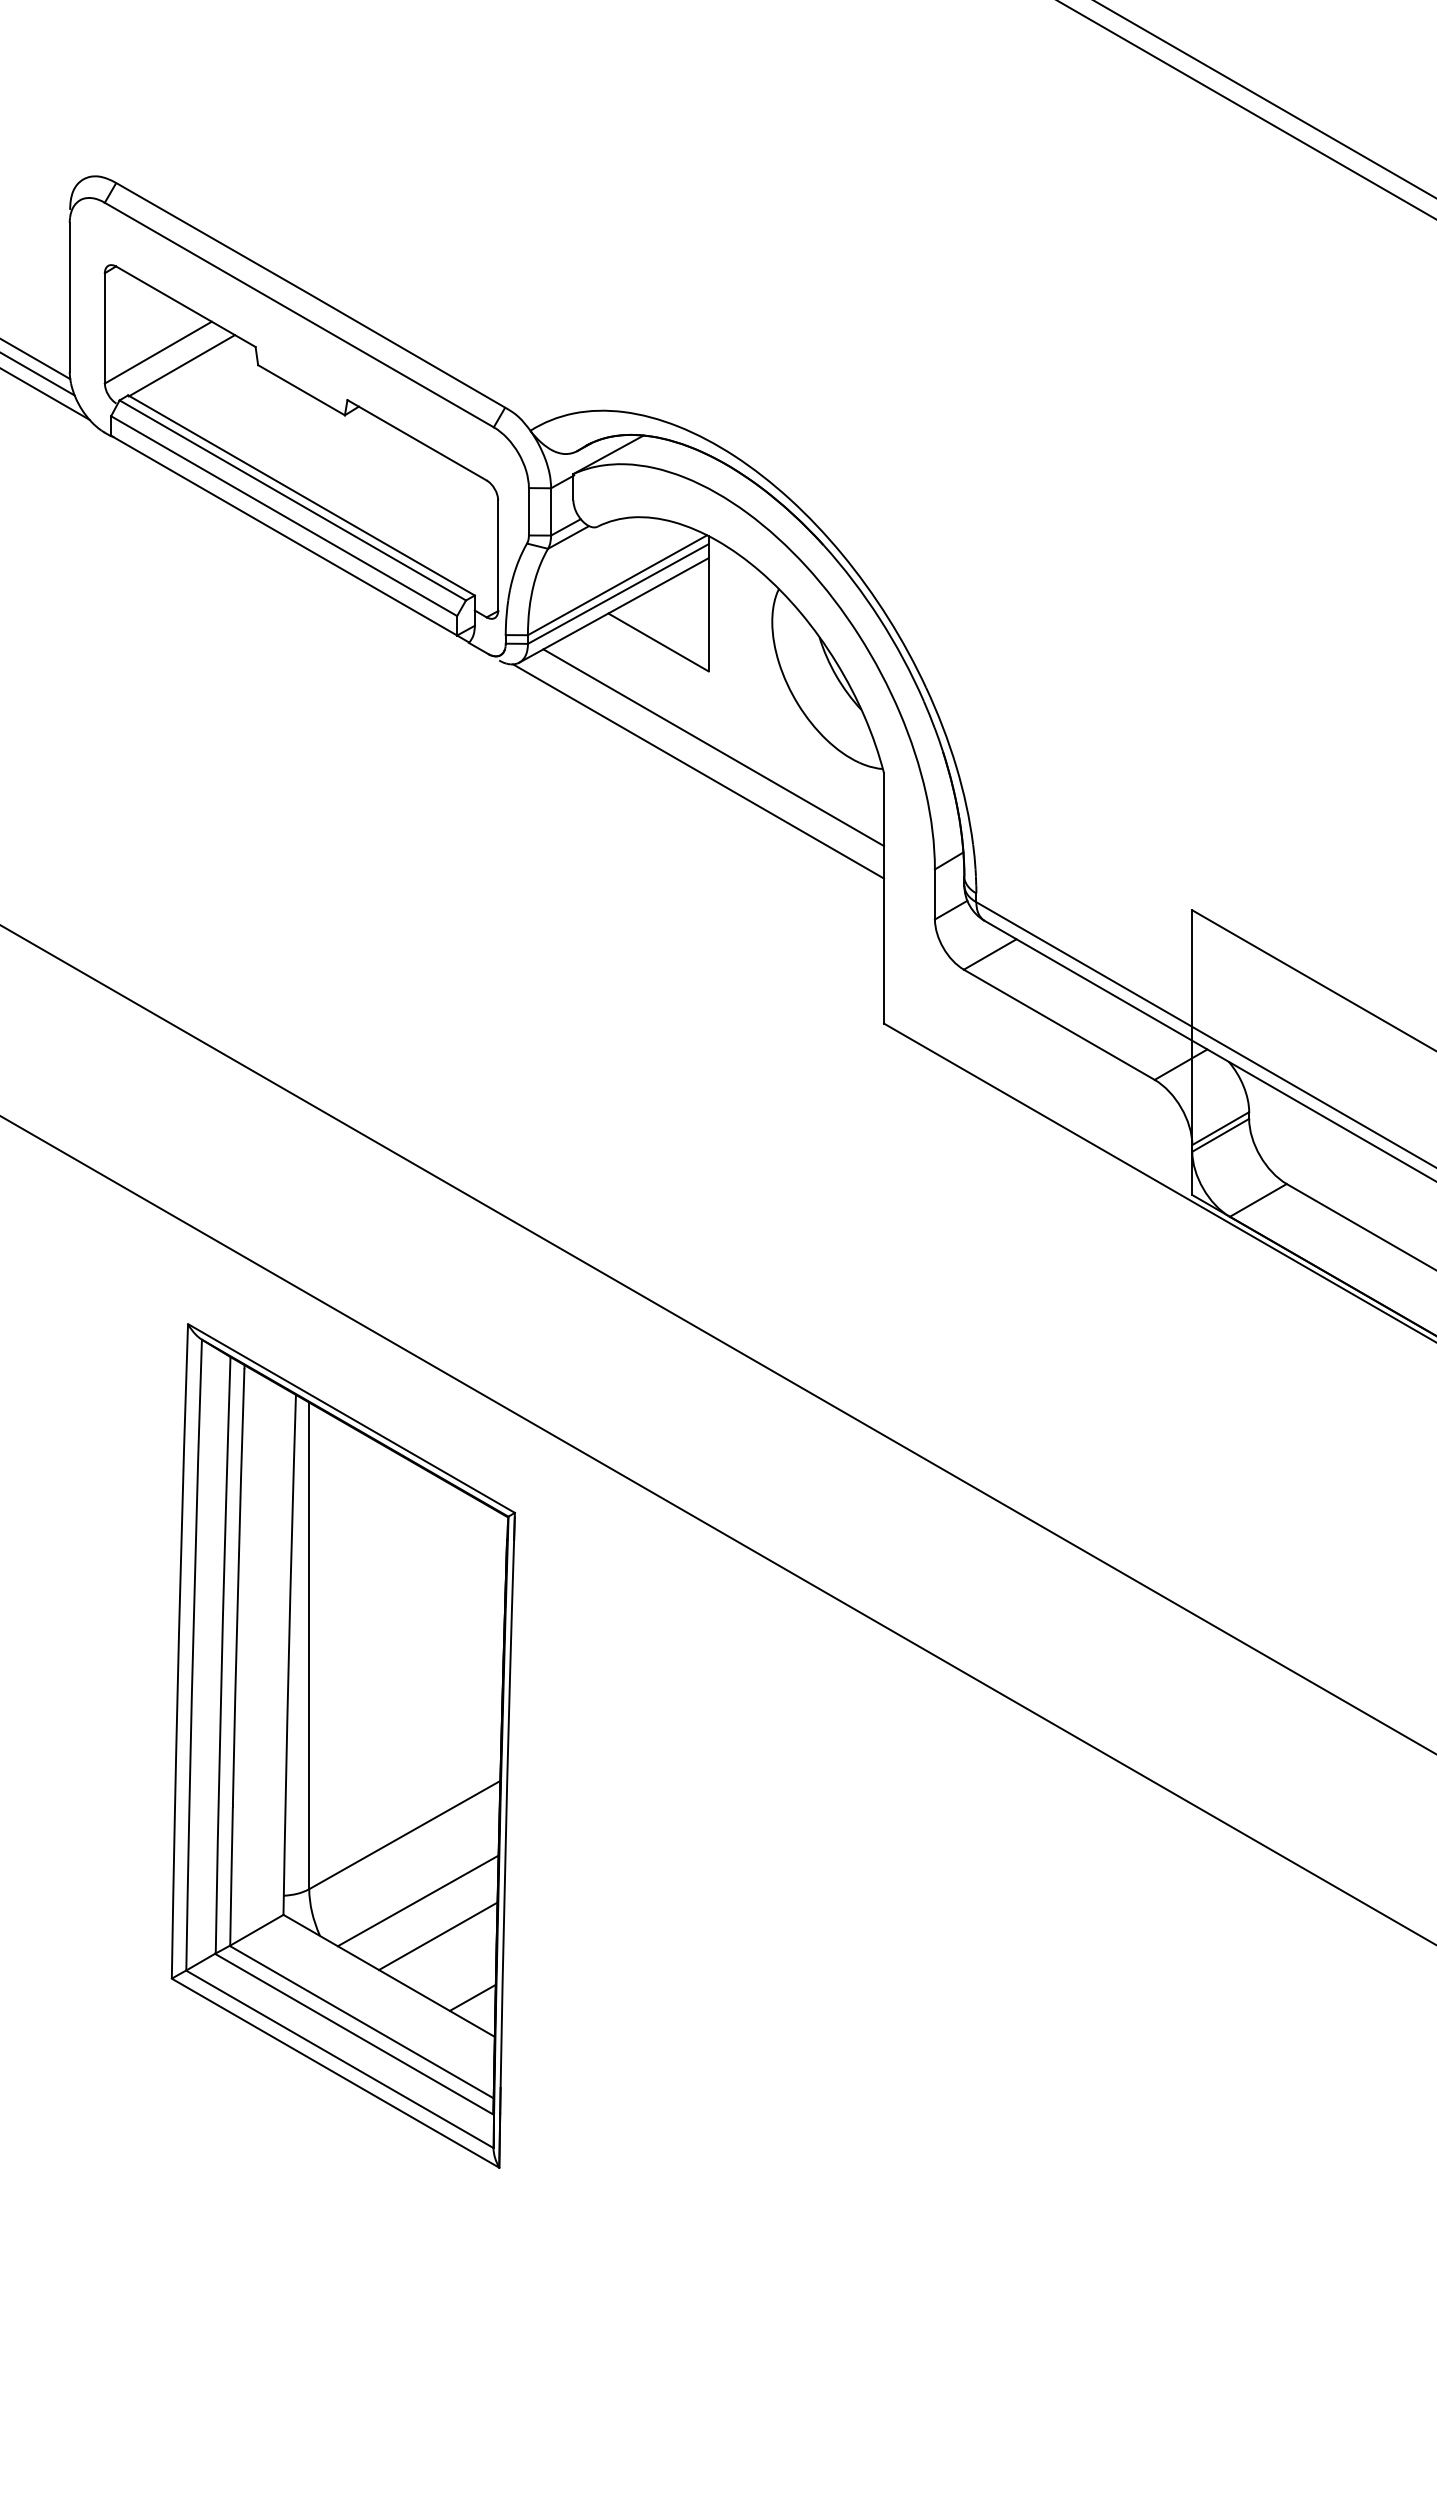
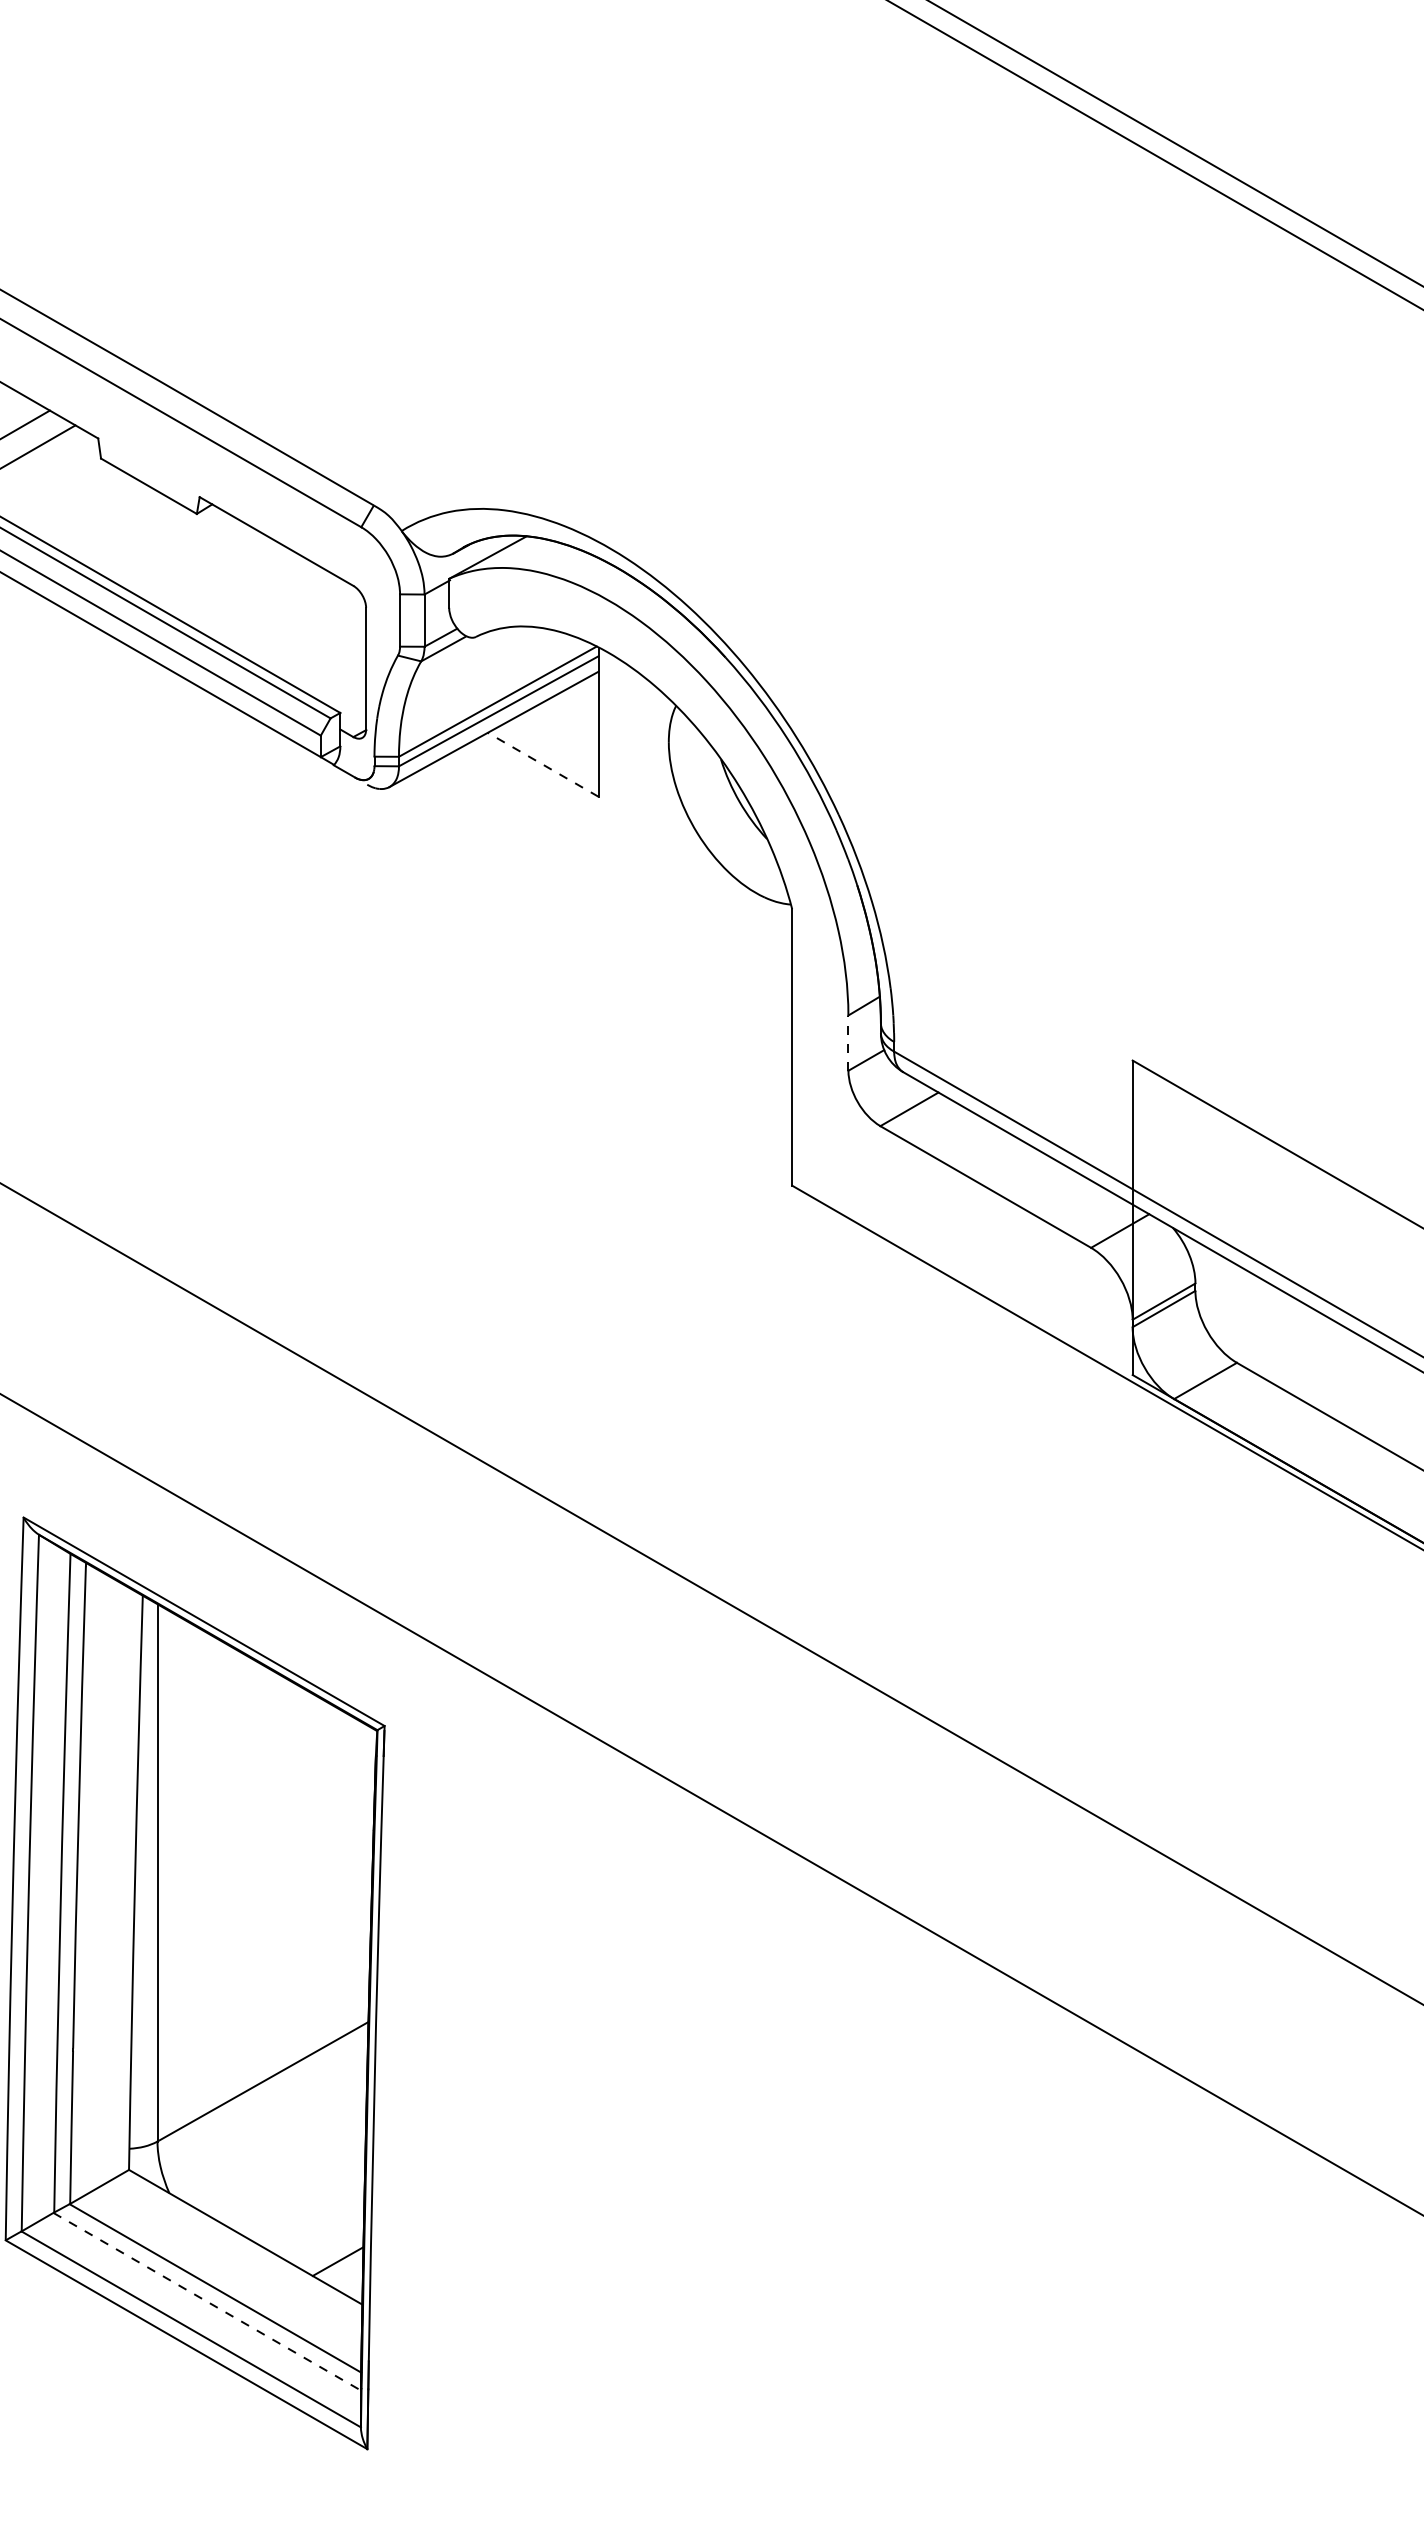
line: (658, 642) -> (543, 764), solid -> dashed
line: (713, 747) -> (603, 880), removed
line: (698, 771) -> (587, 907), removed
line: (934, 894) -> (847, 1043), solid -> dashed
line: (417, 1900) -> (277, 2154), removed
line: (438, 1936) -> (300, 2193), removed
line: (354, 2034) -> (207, 2302), solid -> dashed

